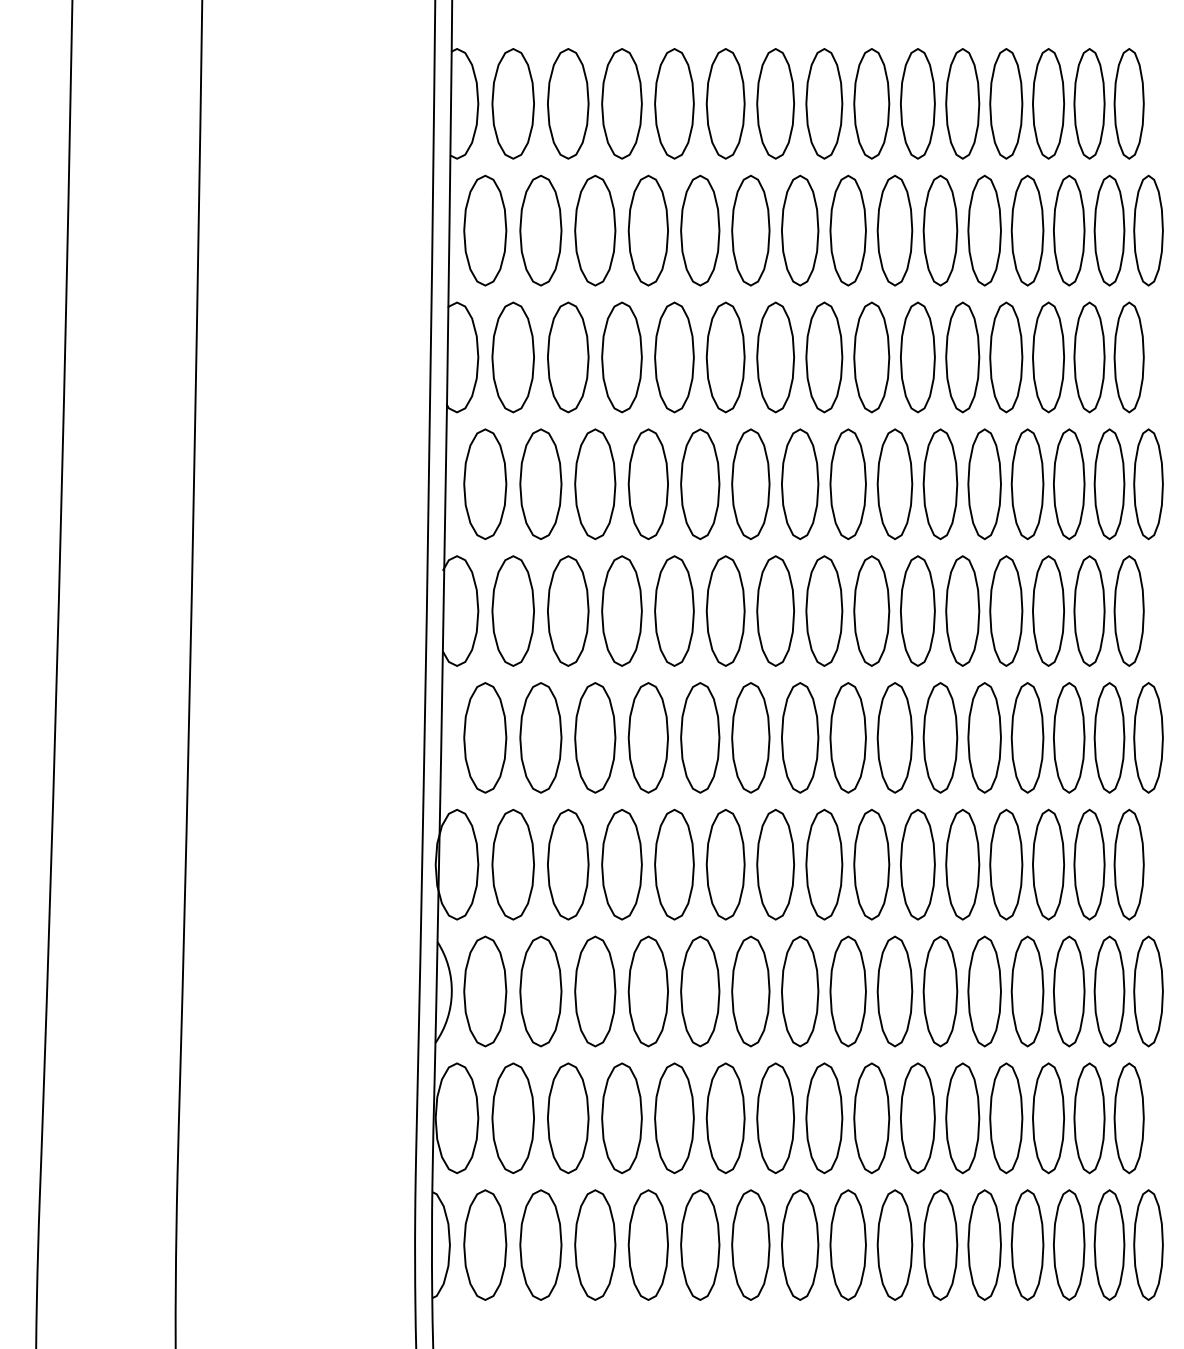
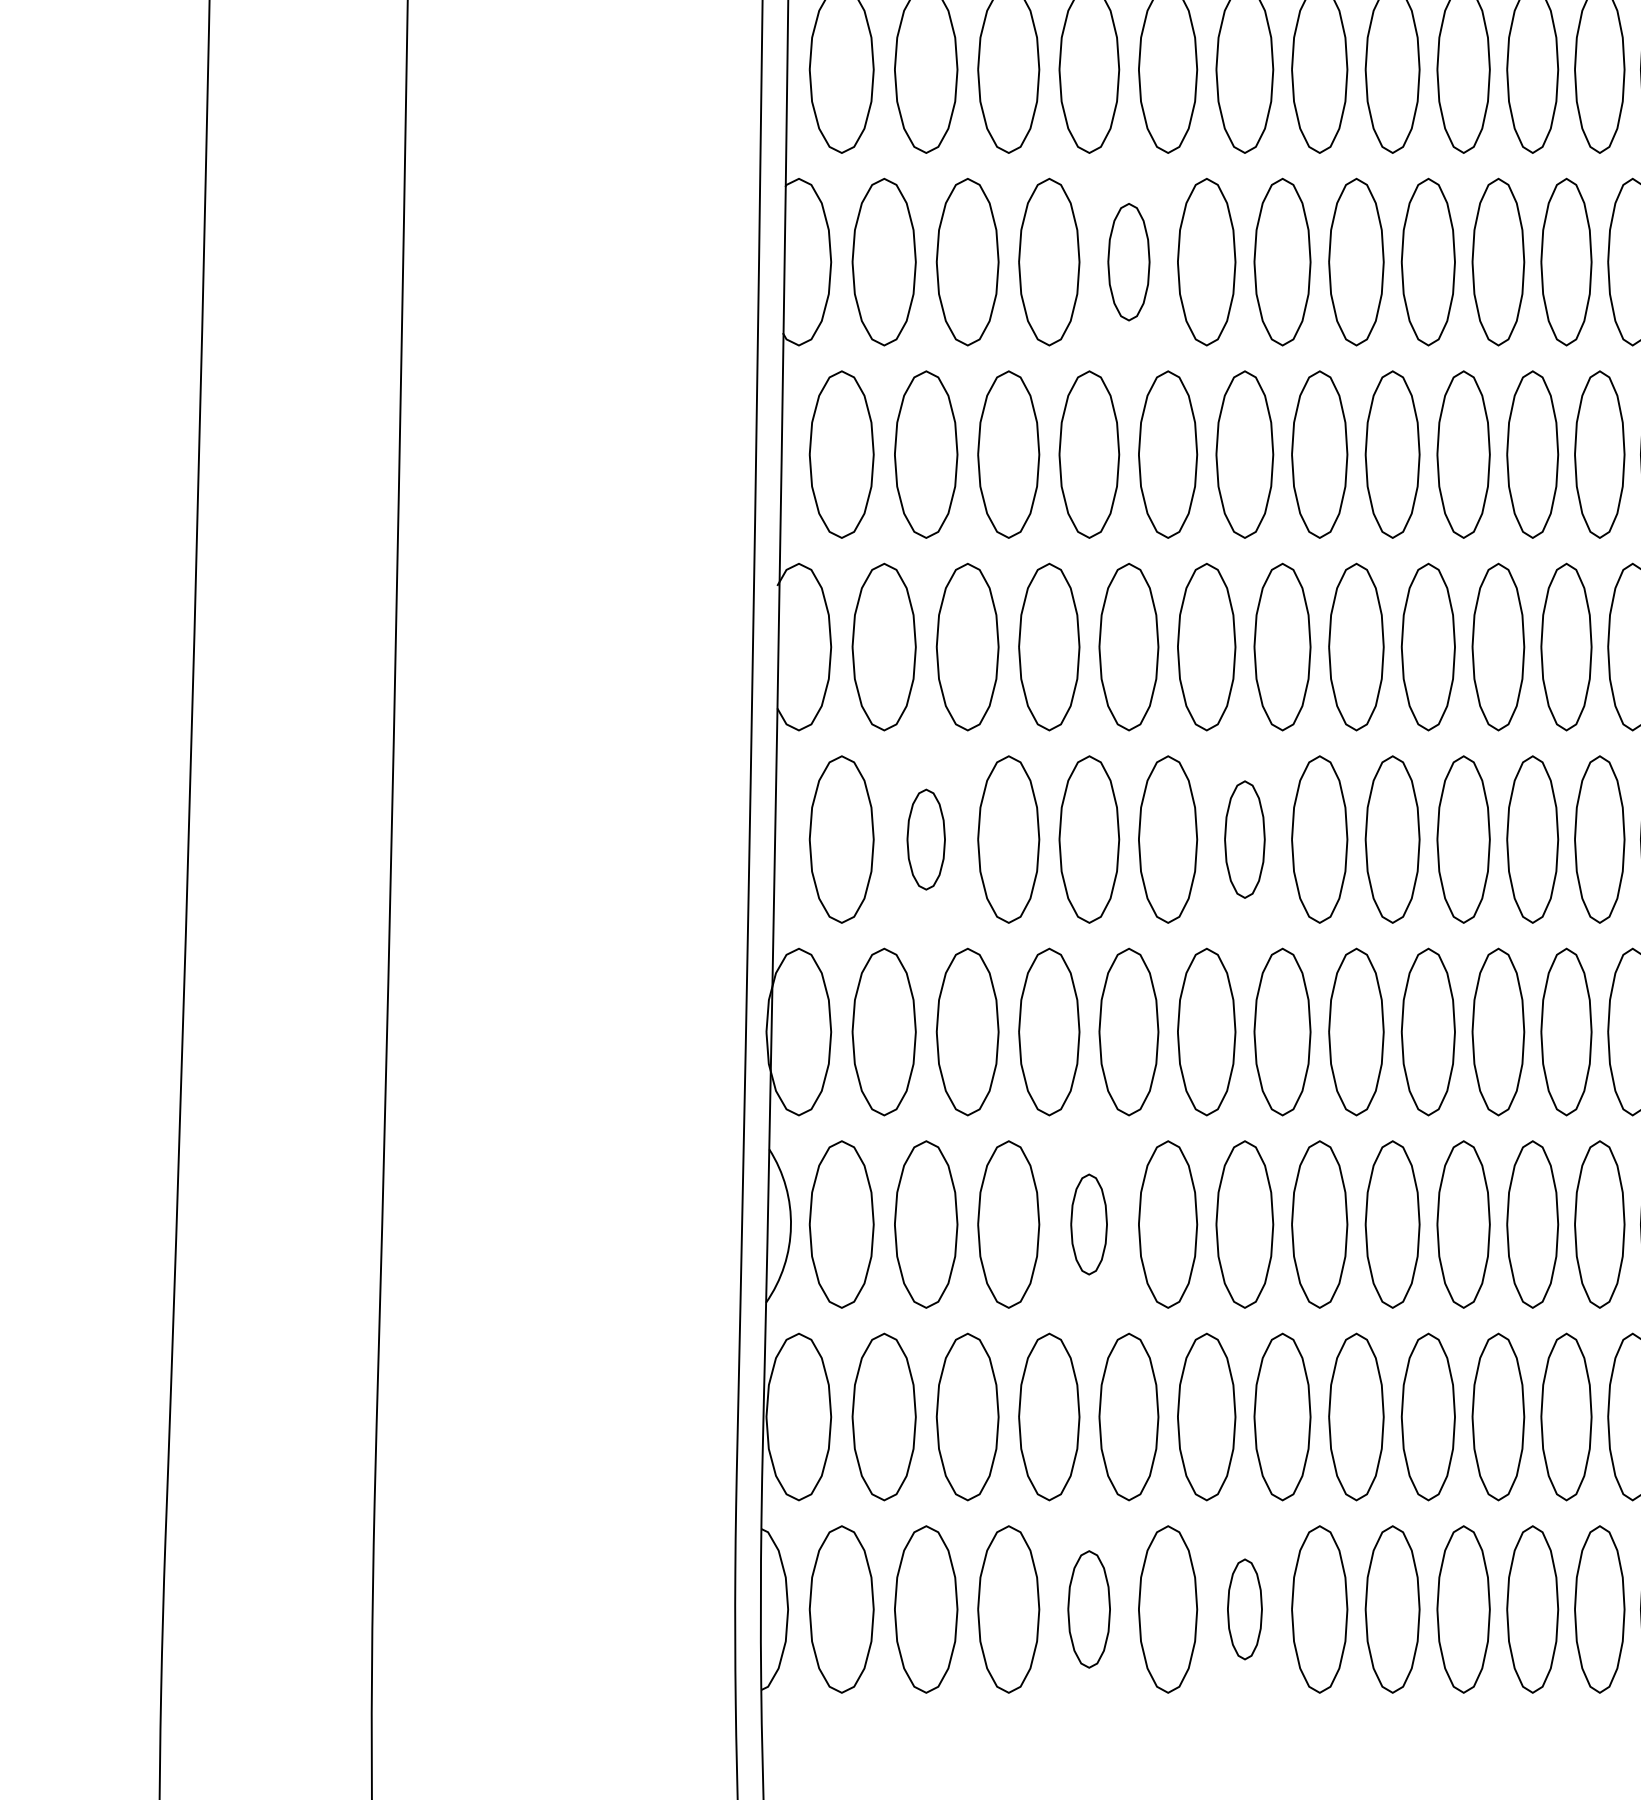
part: (674, 357) -> (1128, 262), size x0.7
part: (540, 737) -> (925, 838), size x0.6
part: (750, 737) -> (1244, 838), size x0.7
part: (647, 991) -> (1087, 1224), size x0.6
part: (647, 1244) -> (1087, 1608), size x0.7
part: (750, 1244) -> (1244, 1608), size x0.6

